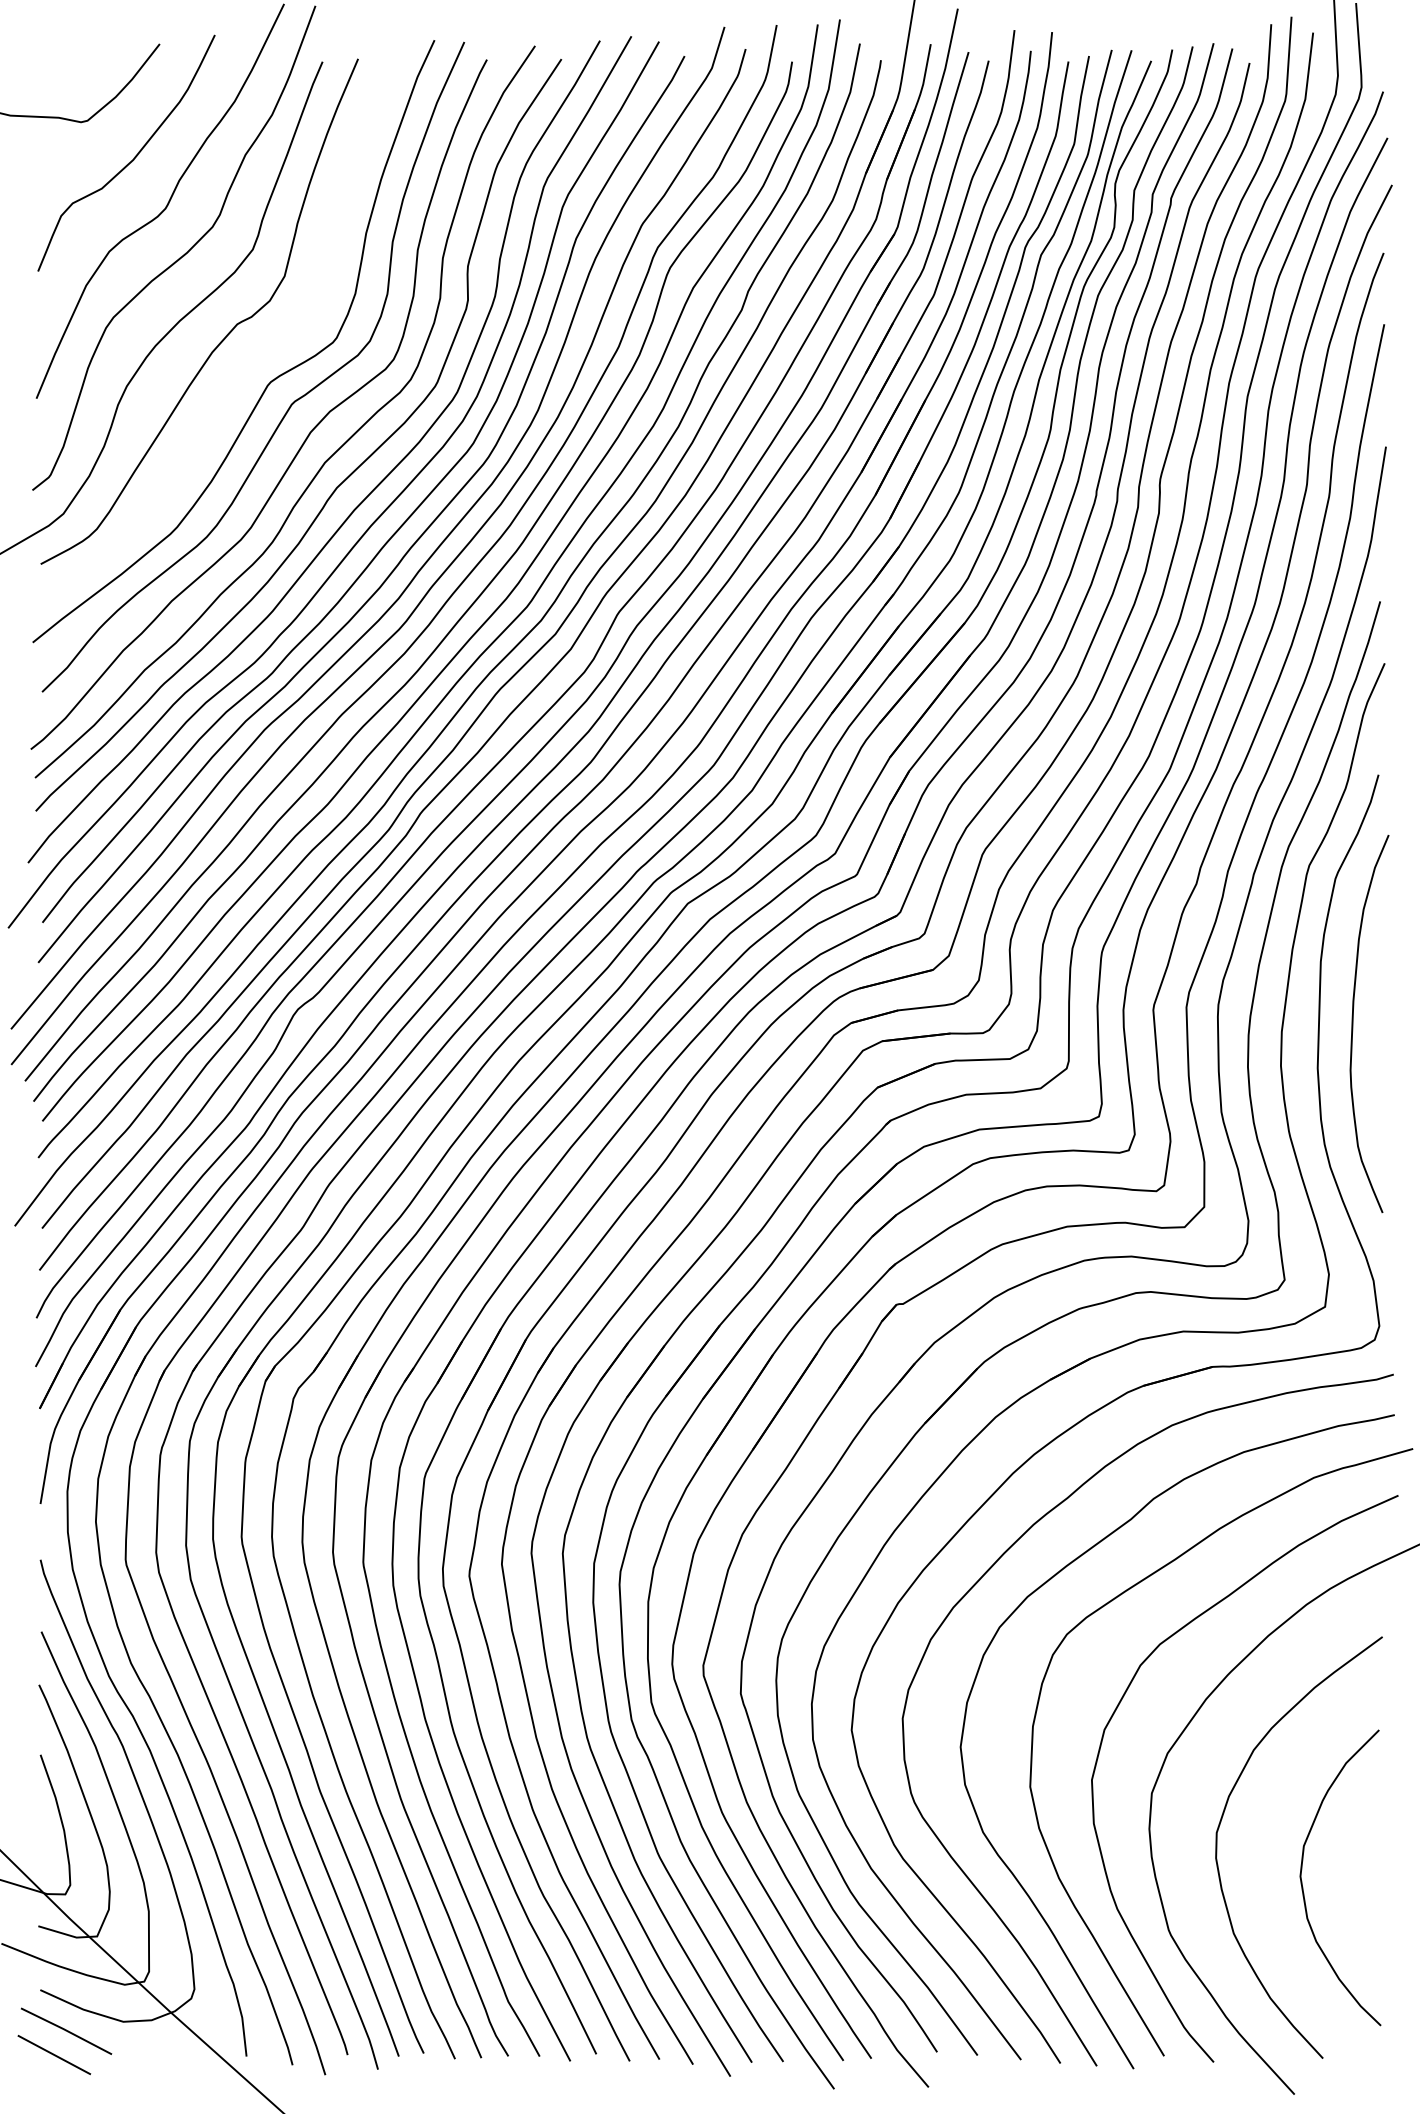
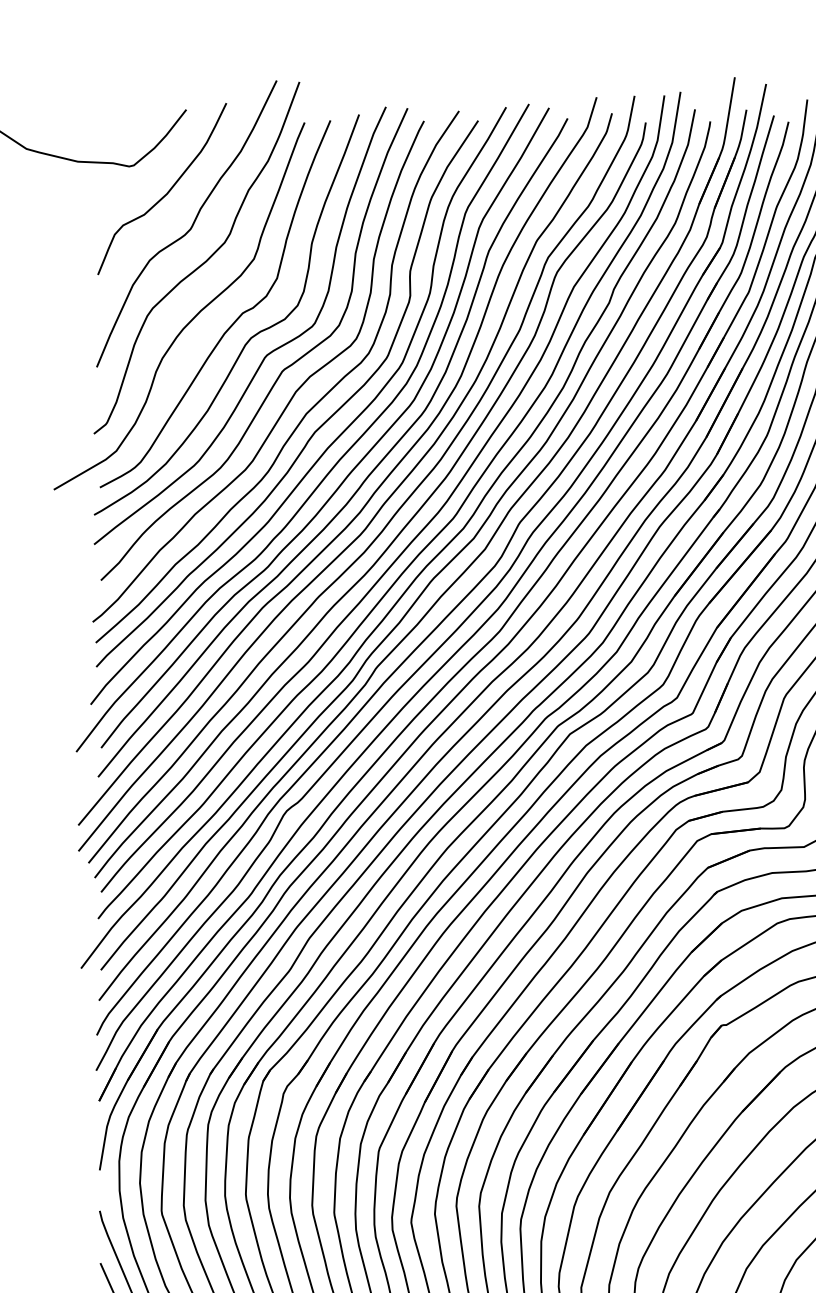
curve: (247, 358) -> (250, 338), added

